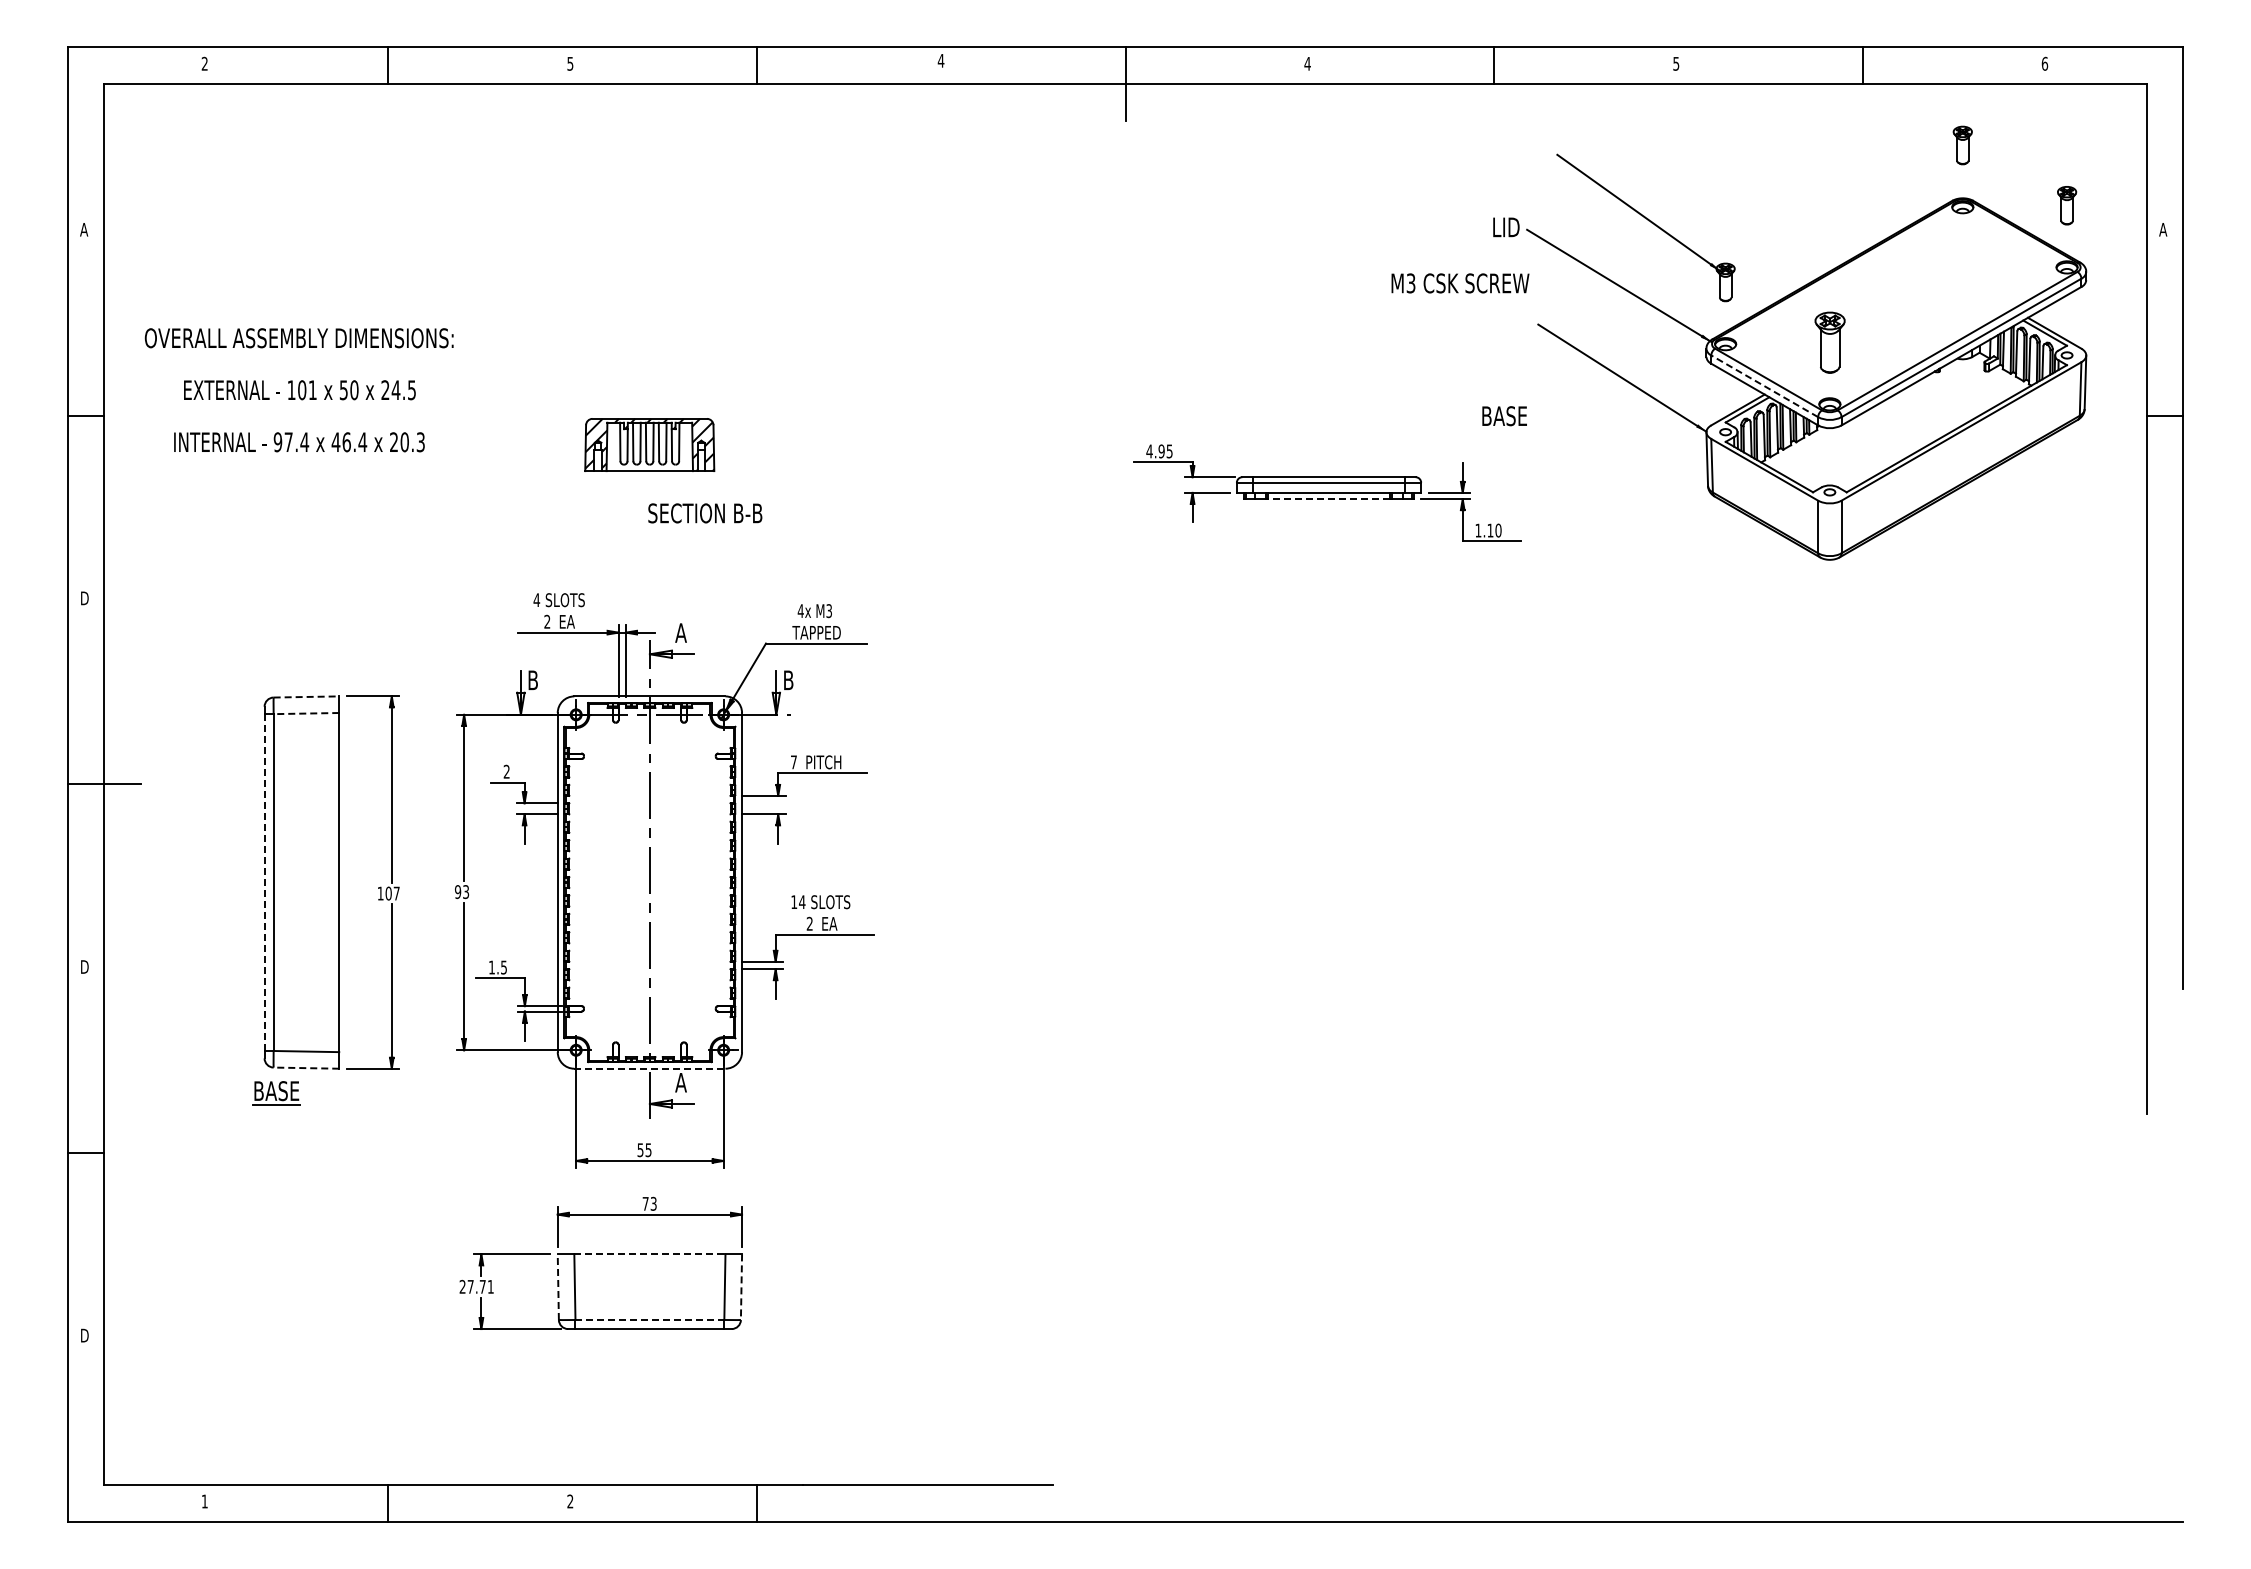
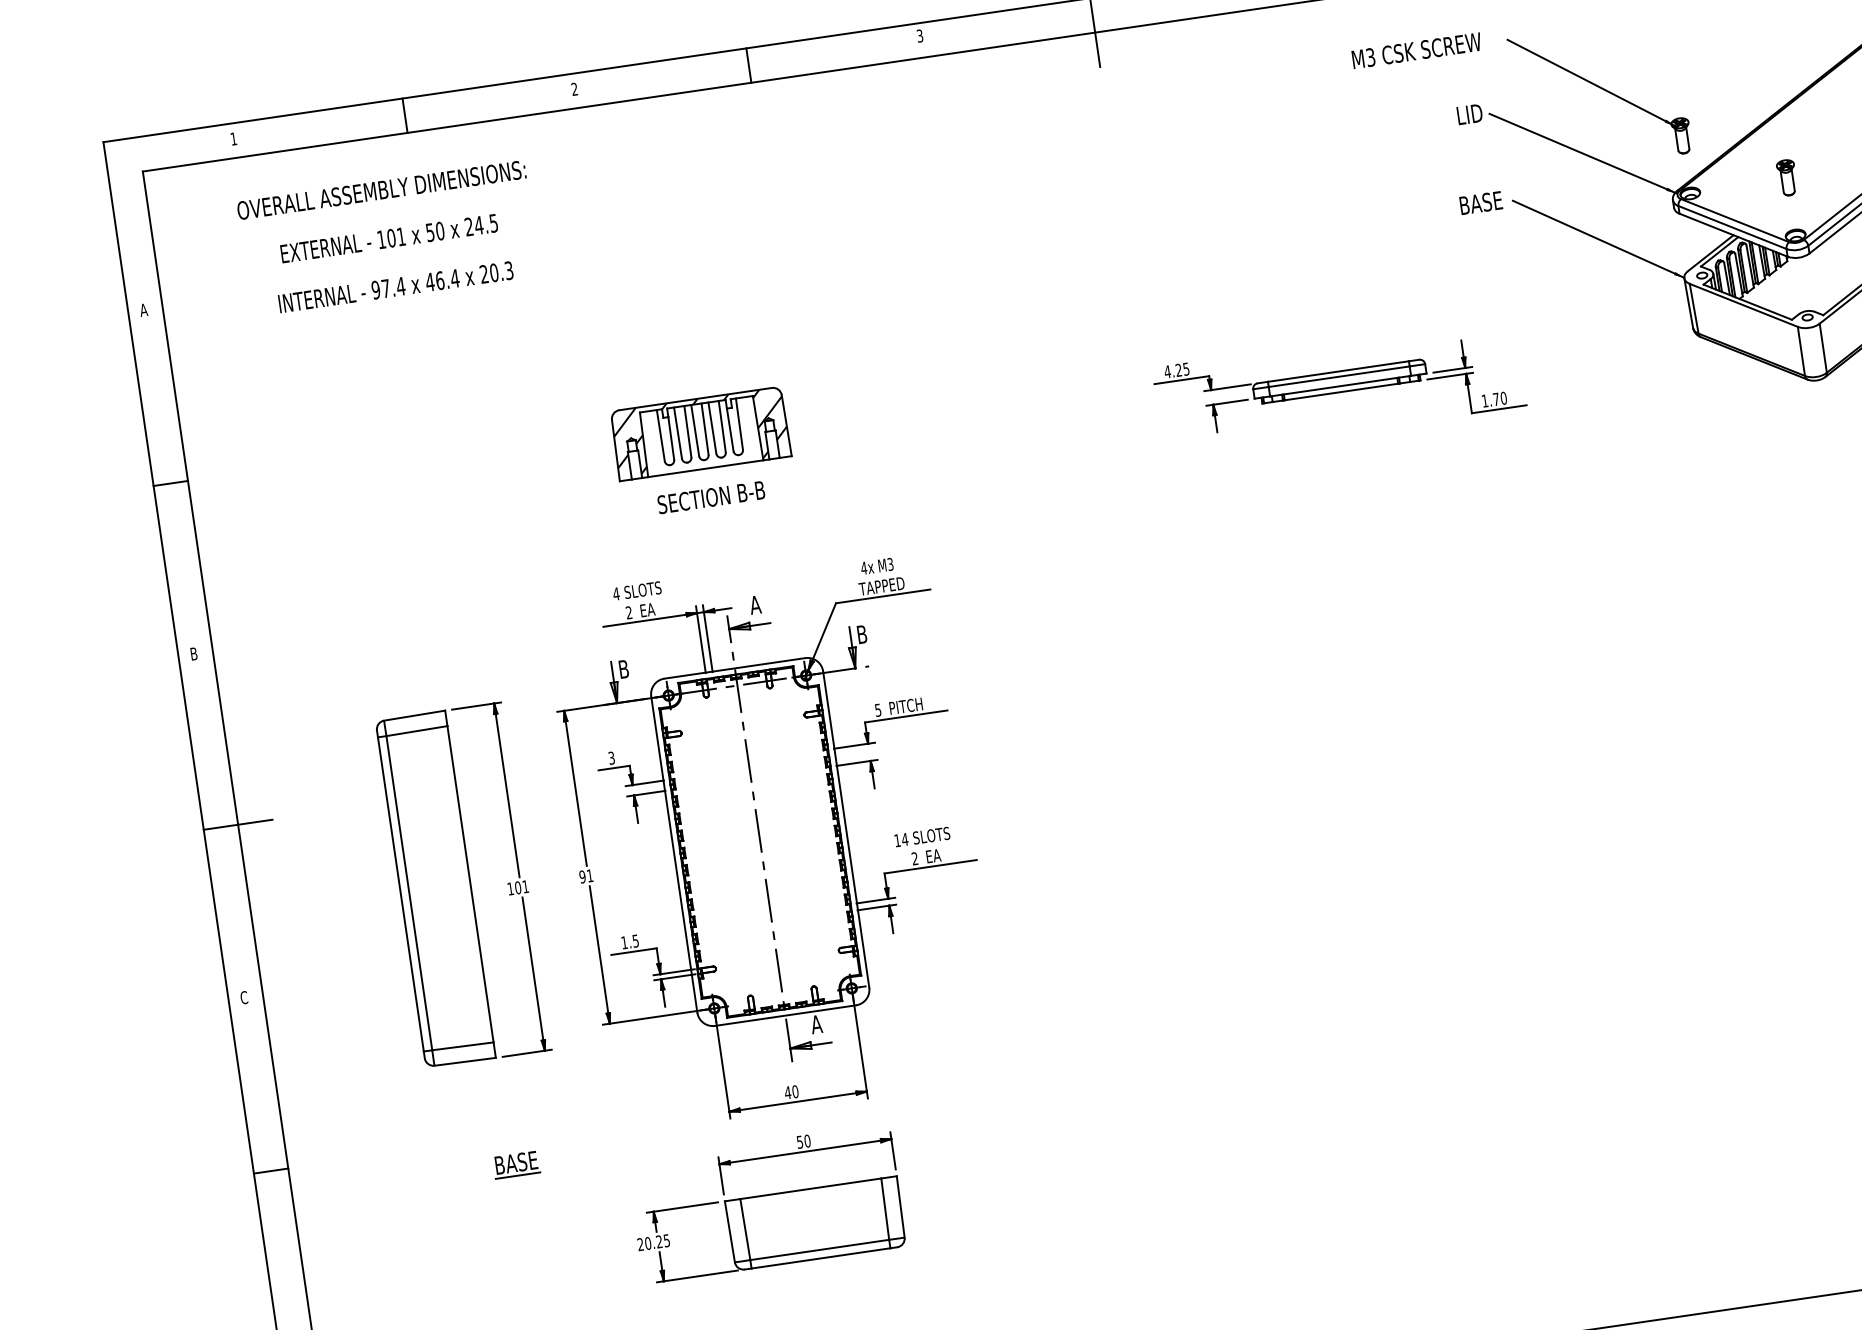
text: (940, 60) -> (919, 35), 4 -> 3
text: (204, 63) -> (233, 138), 2 -> 1
text: (570, 63) -> (574, 88), 5 -> 2
text: (1460, 283) -> (1416, 50), moved
part: (1829, 342) -> (1786, 177), size x0.62
line: (1764, 386) -> (1732, 227), dashed -> solid
text: (298, 390) -> (388, 239), moved
text: (1504, 416) -> (1481, 203), moved
part: (649, 444) -> (700, 433), size x1.43
text: (1161, 451) -> (1178, 370), 4.95 -> 4.25
line: (1329, 499) -> (1341, 392), dashed -> solid
text: (705, 513) -> (711, 497), moved
text: (1490, 530) -> (1496, 399), 1.10 -> 1.70
text: (85, 598) -> (195, 653), D -> B
line: (306, 696) -> (414, 715), dashed -> solid
line: (306, 713) -> (416, 731), dashed -> solid
text: (793, 762) -> (877, 710), 7 -> 5
text: (506, 771) -> (611, 757), 2 -> 3
line: (264, 882) -> (400, 894), dashed -> solid
text: (466, 892) -> (590, 876), 93 -> 91
text: (396, 893) -> (525, 886), 107 -> 101
text: (84, 966) -> (244, 997), D -> C
line: (306, 1068) -> (465, 1062), dashed -> solid
line: (649, 1068) -> (785, 1015), dashed -> solid
part: (276, 1093) -> (516, 1165), moved
text: (644, 1150) -> (791, 1092), 55 -> 40
text: (649, 1203) -> (803, 1141), 73 -> 50
line: (649, 1254) -> (810, 1188), dashed -> solid
text: (480, 1286) -> (657, 1241), 27.71 -> 20.25
line: (558, 1287) -> (730, 1232), dashed -> solid
line: (741, 1287) -> (900, 1207), dashed -> solid
line: (650, 1319) -> (820, 1249), dashed -> solid

